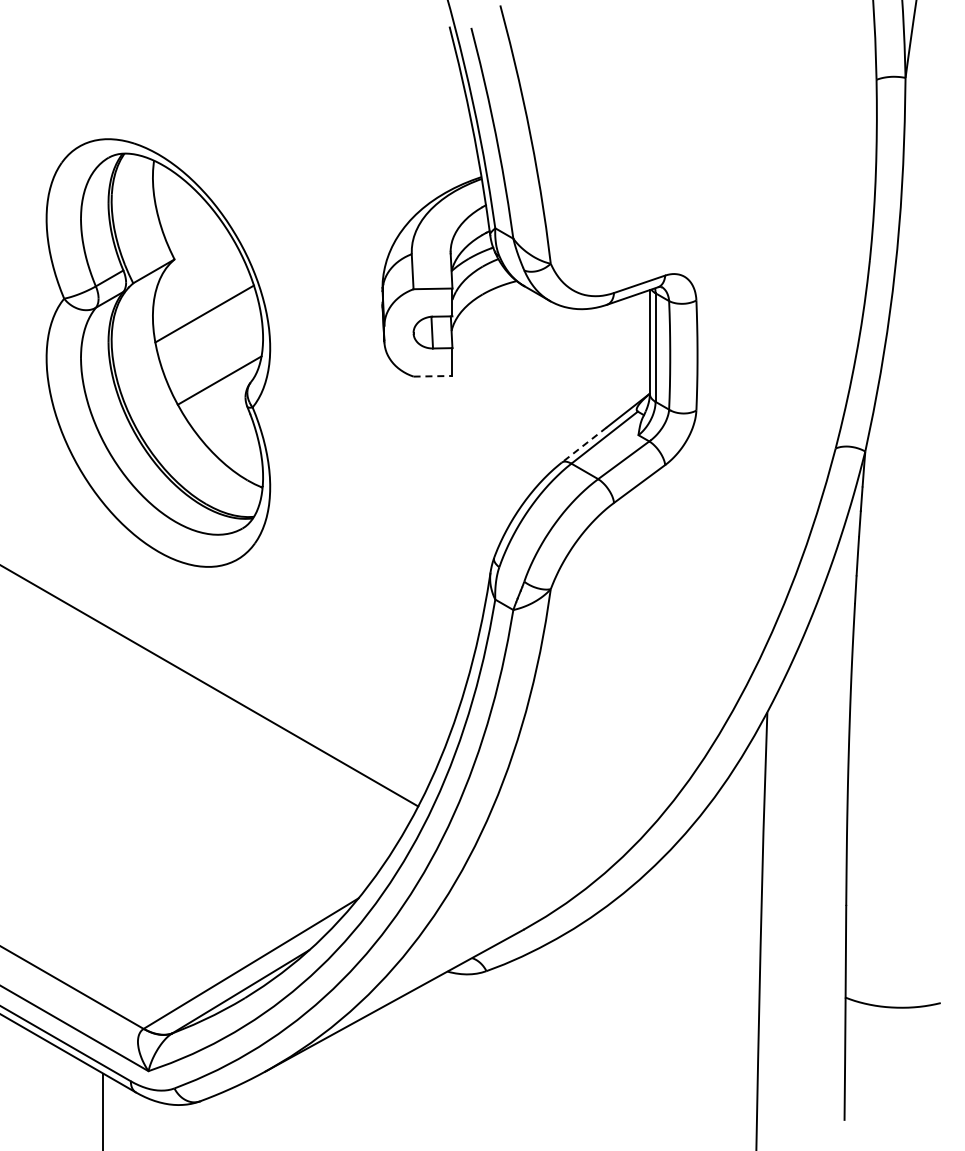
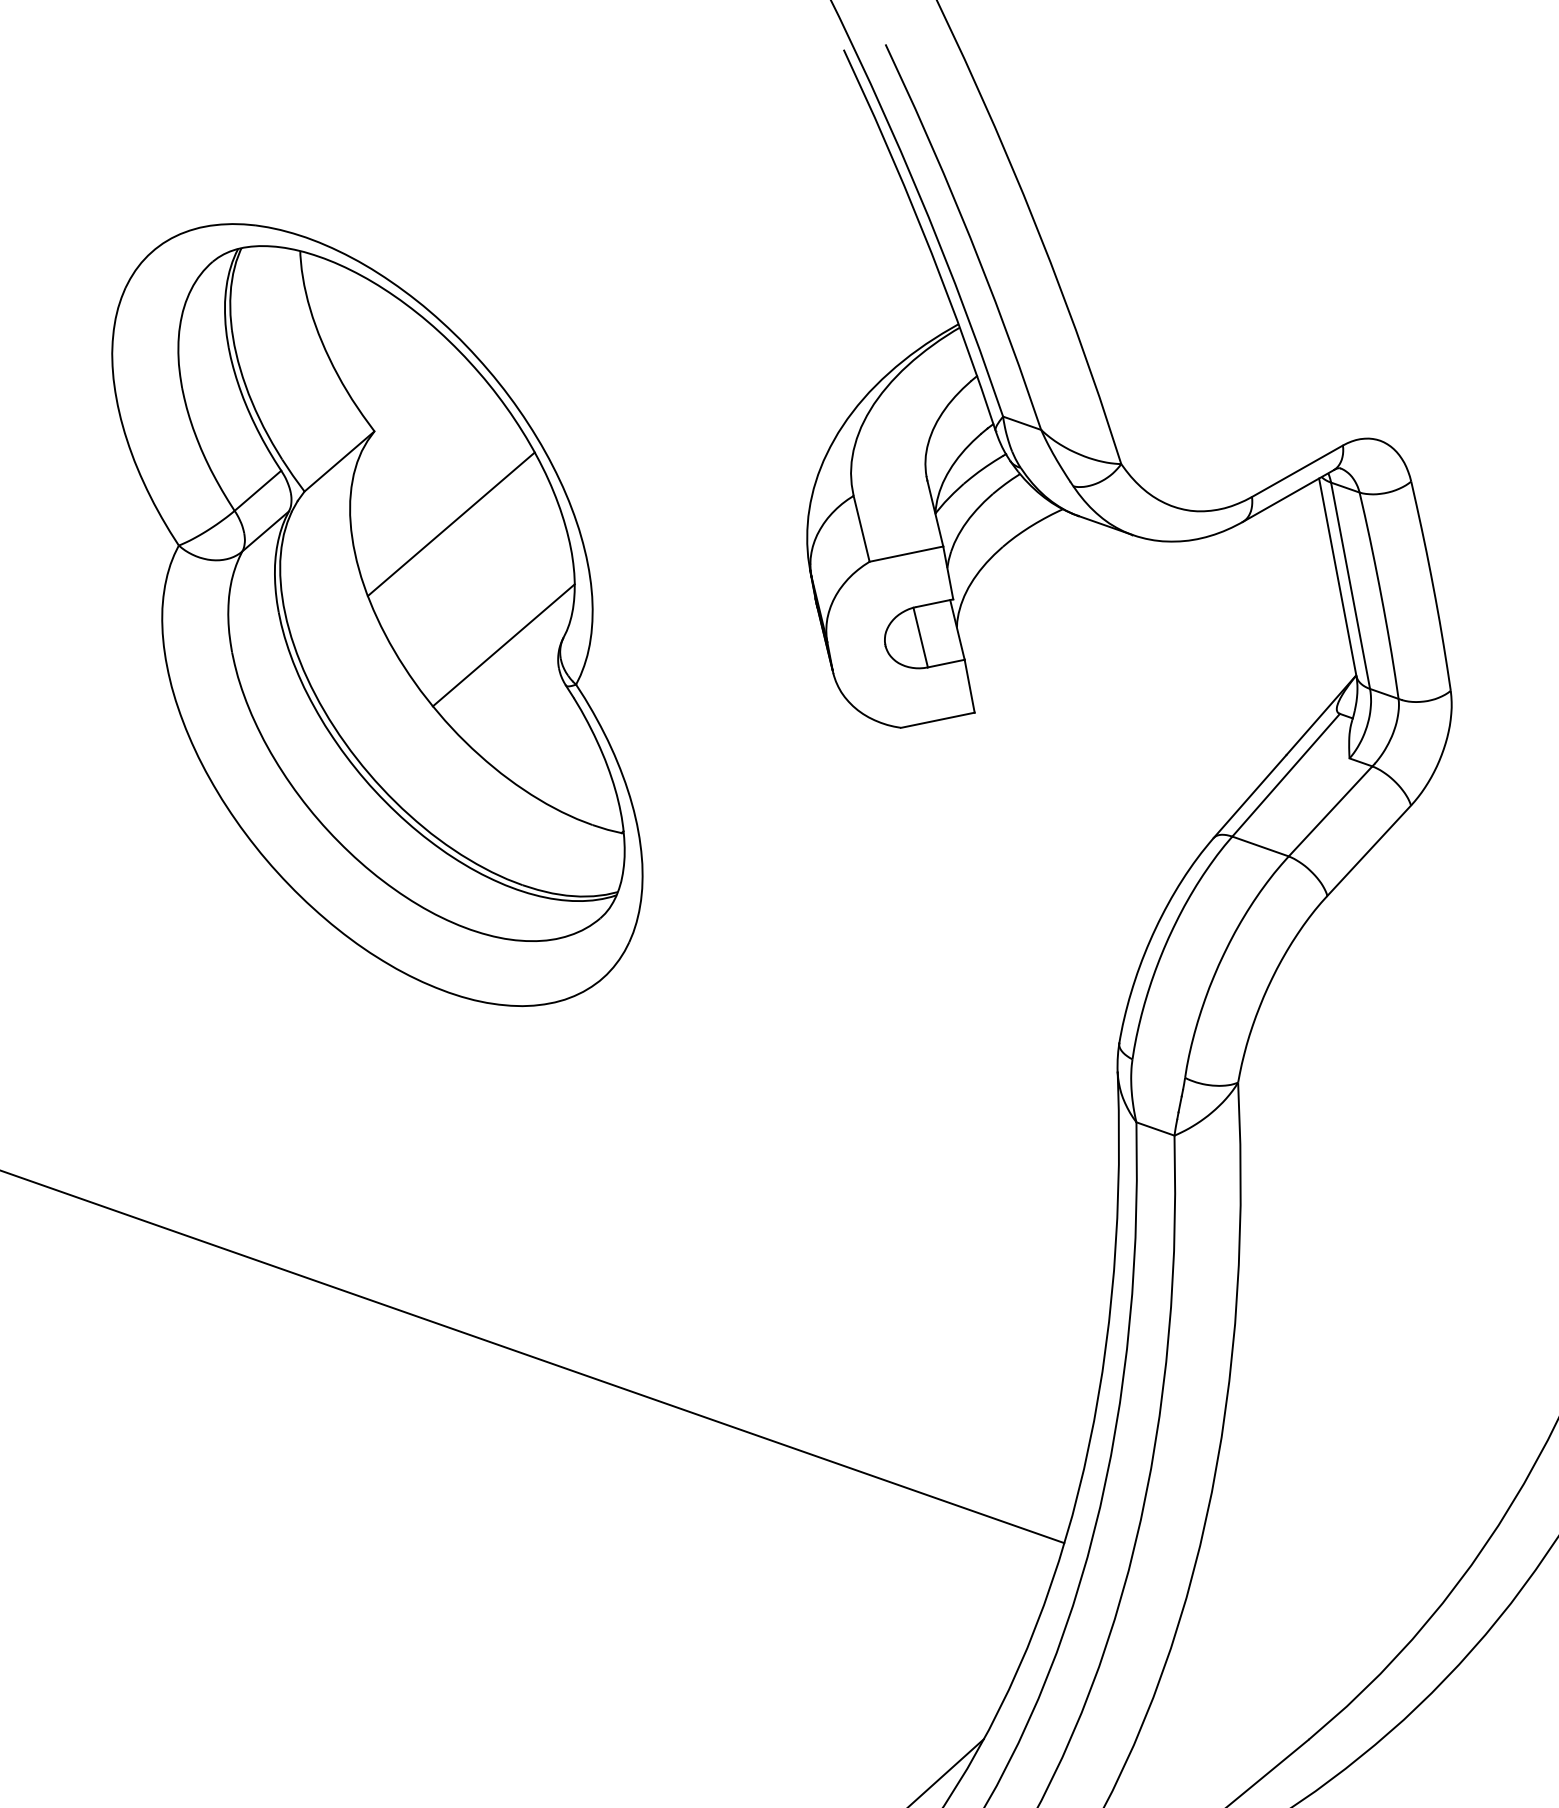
part: (158, 352) -> (377, 613), moved
line: (433, 376) -> (938, 720), dashed -> solid
line: (584, 445) -> (1250, 797), dashed -> solid

